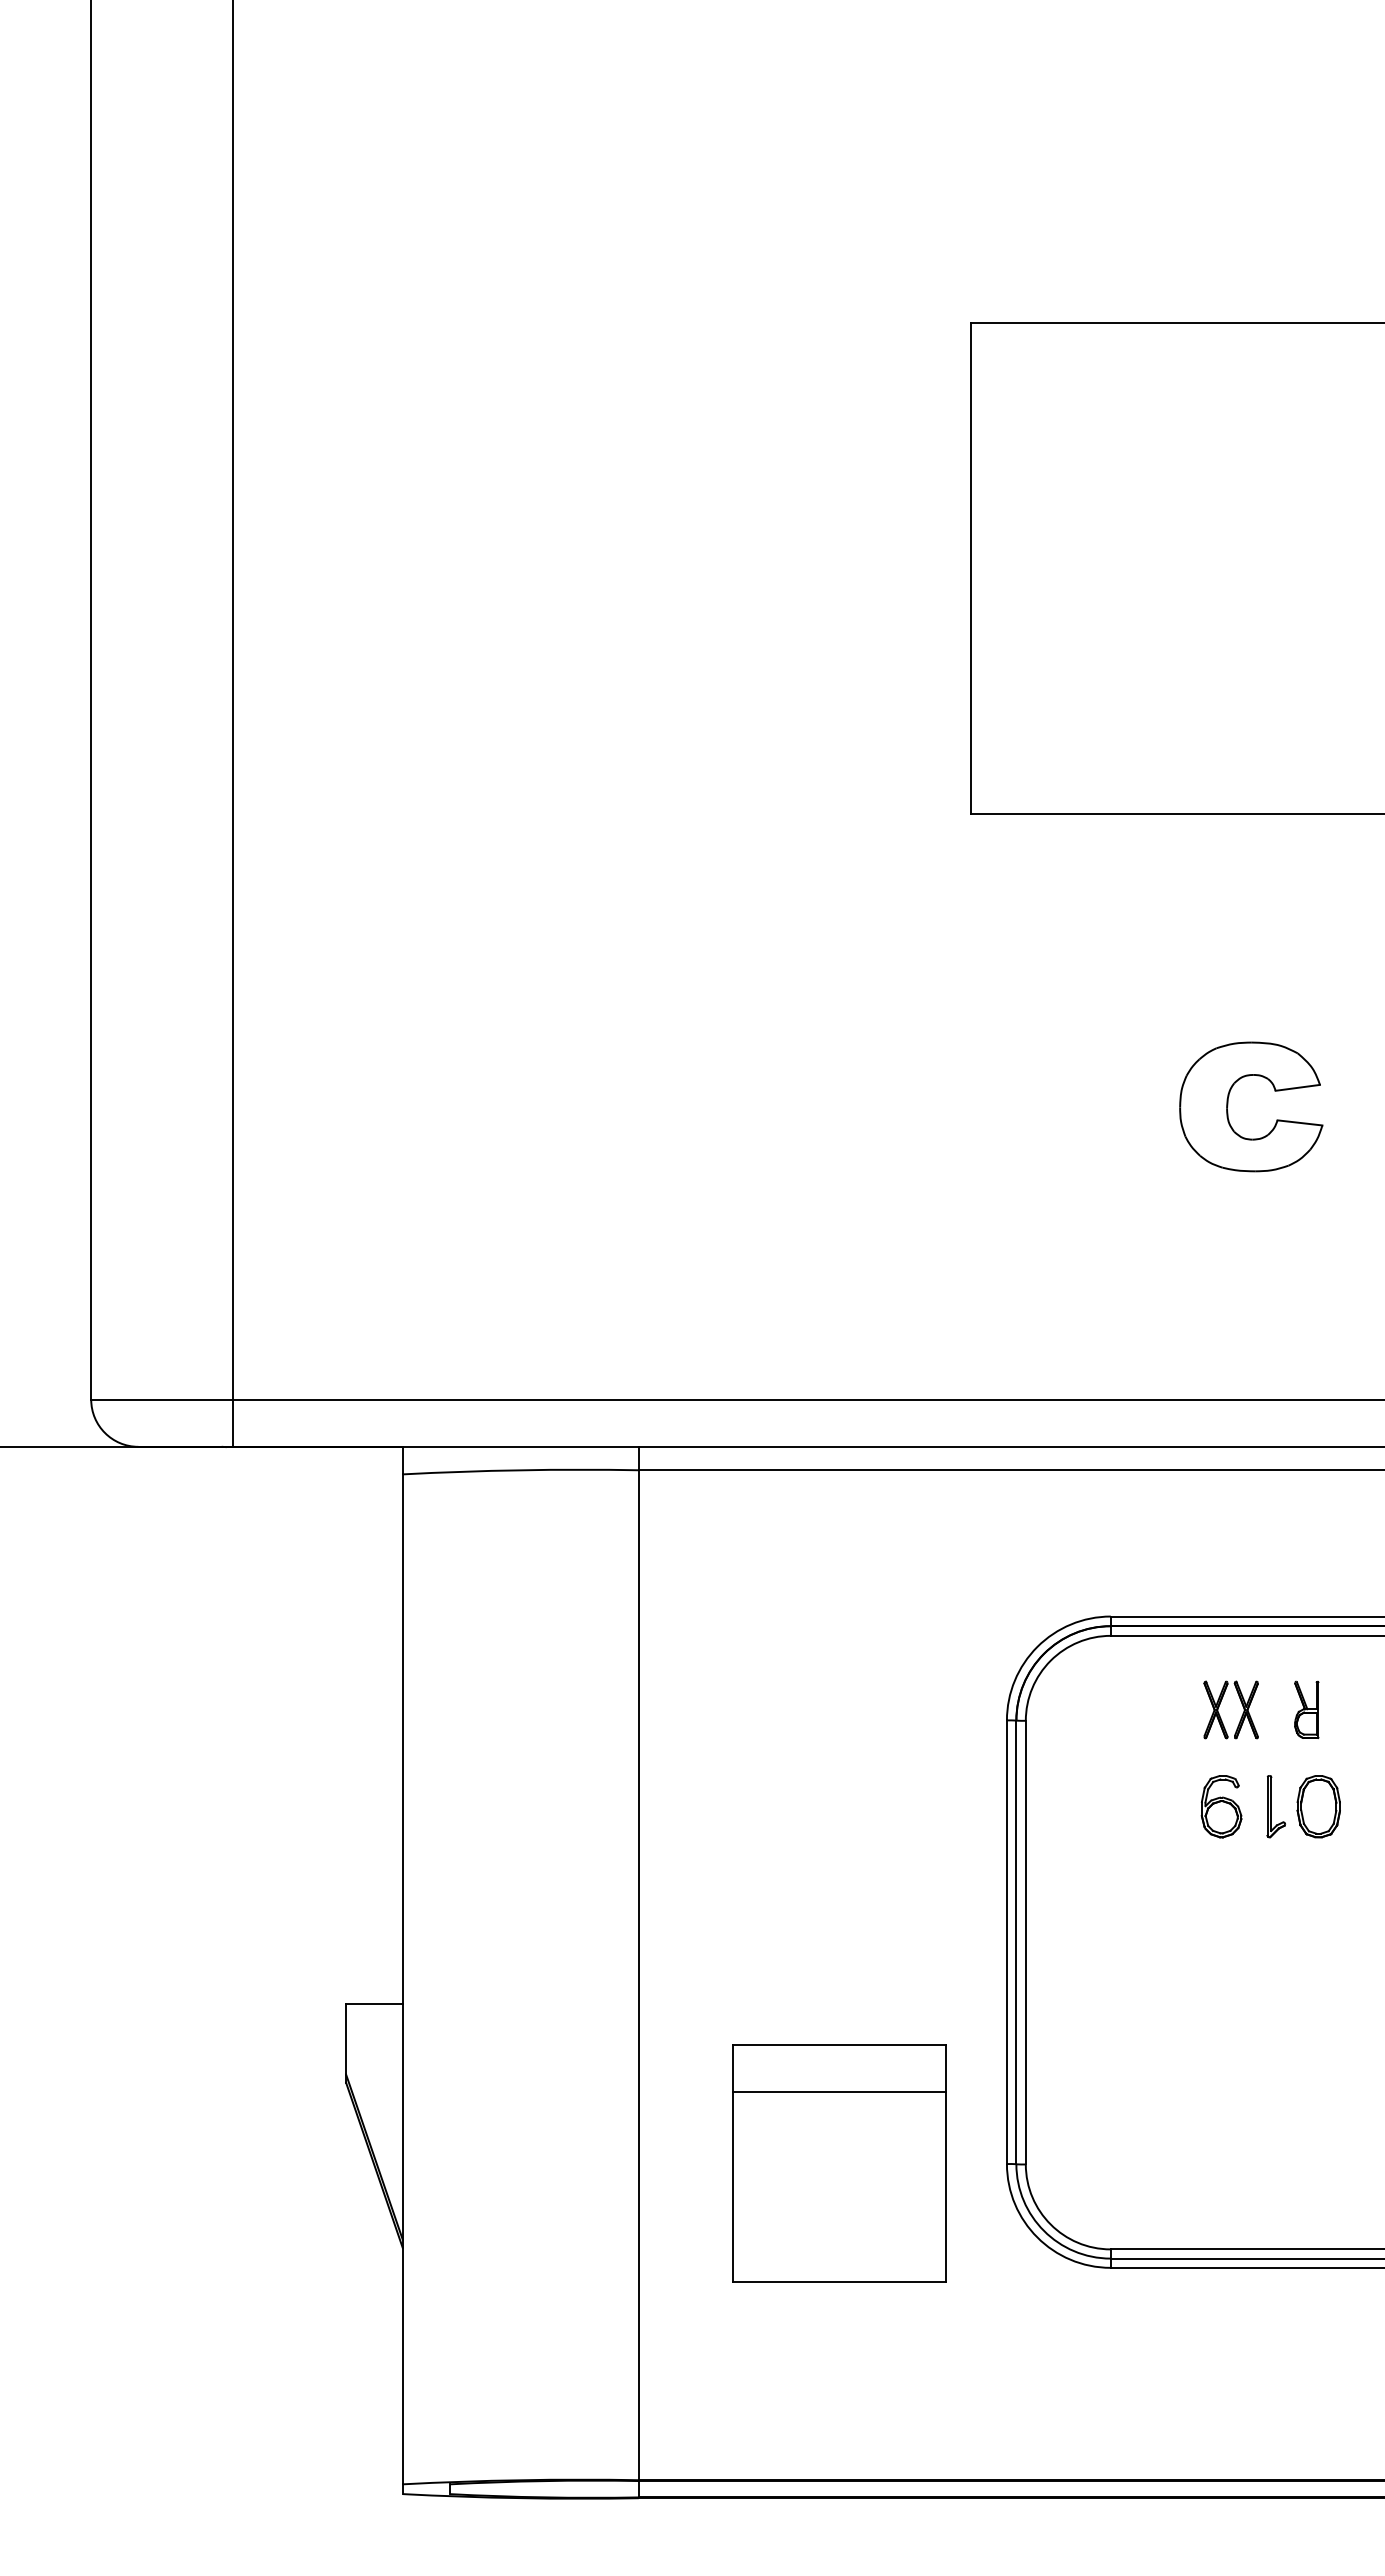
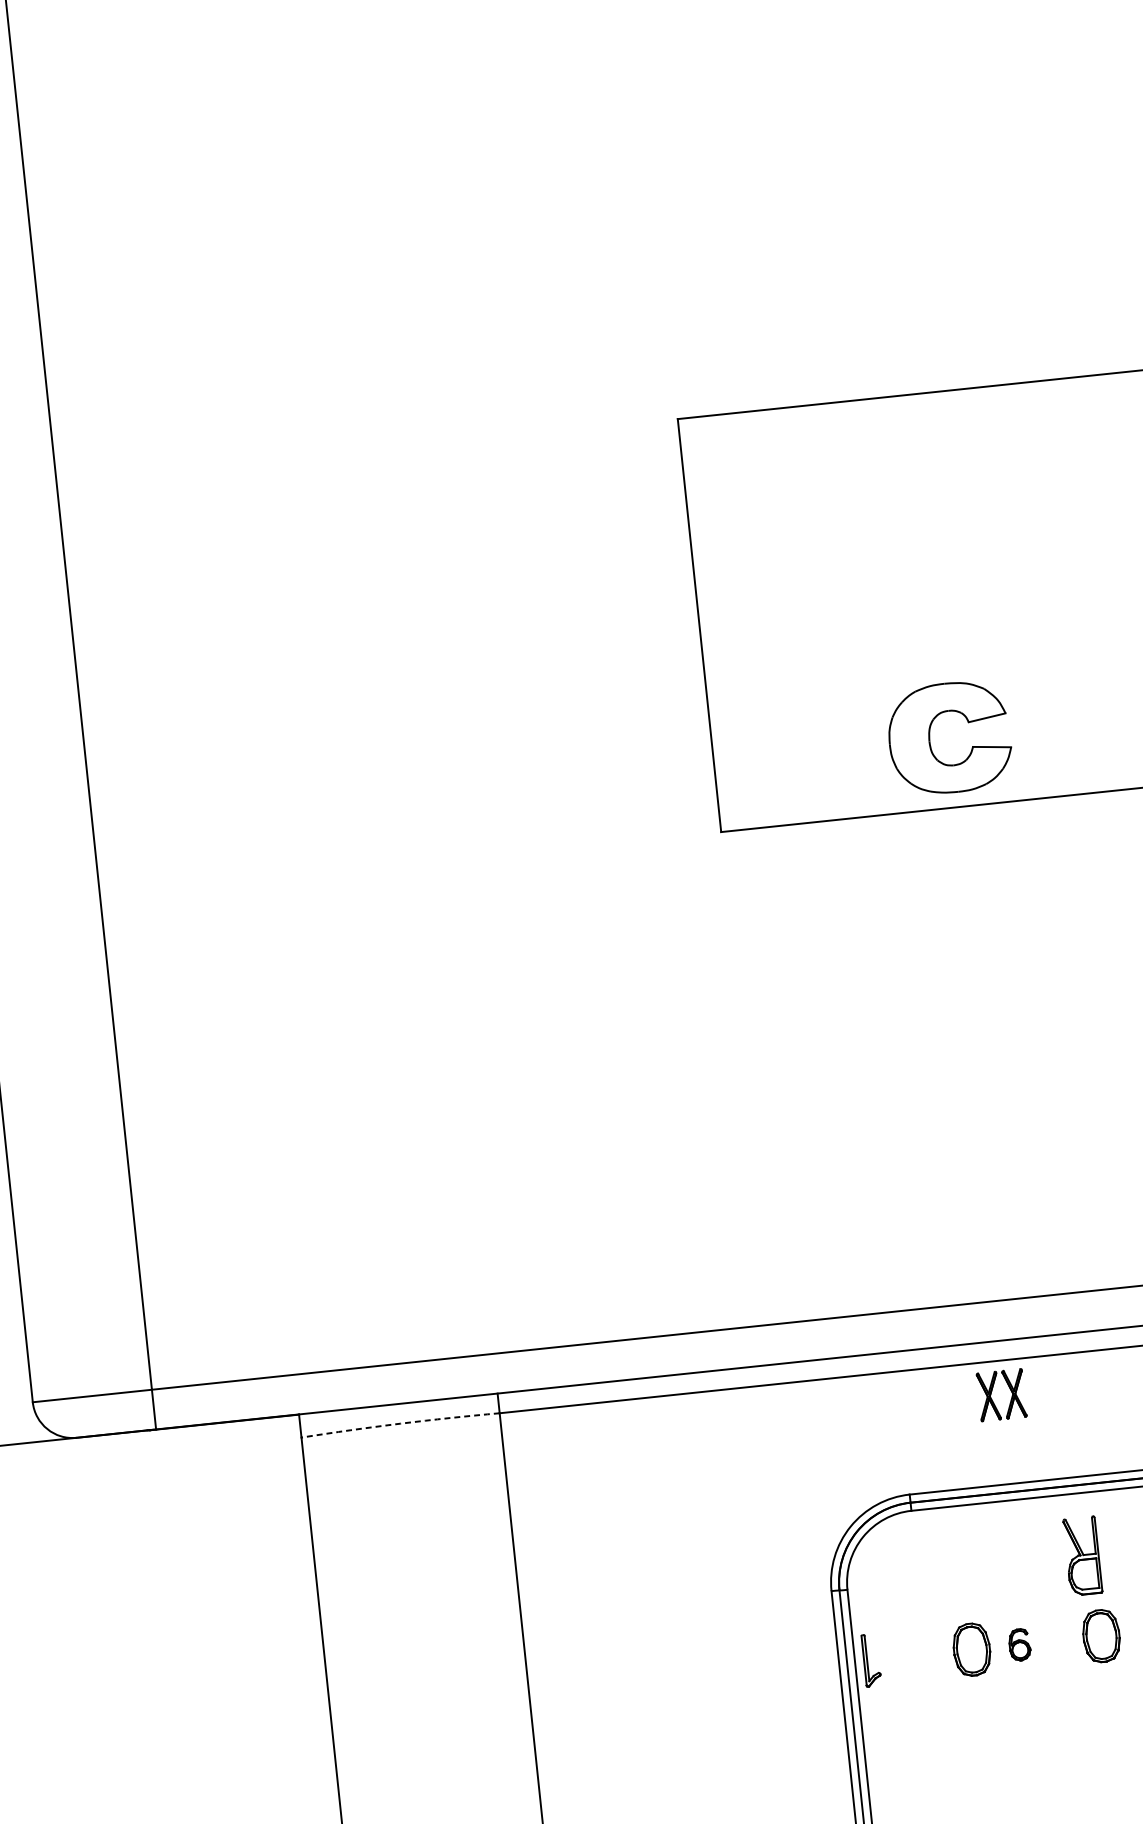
part: (1228, 1106) -> (930, 739), moved
arc: (520, 1470) -> (400, 1423), solid -> dashed
part: (1220, 1704) -> (992, 1391), moved
part: (1306, 1709) -> (1082, 1555), size x1.6
part: (1164, 1806) -> (971, 1649), added
part: (1221, 1806) -> (1019, 1644), size x0.6
part: (1275, 1806) -> (870, 1660), moved

